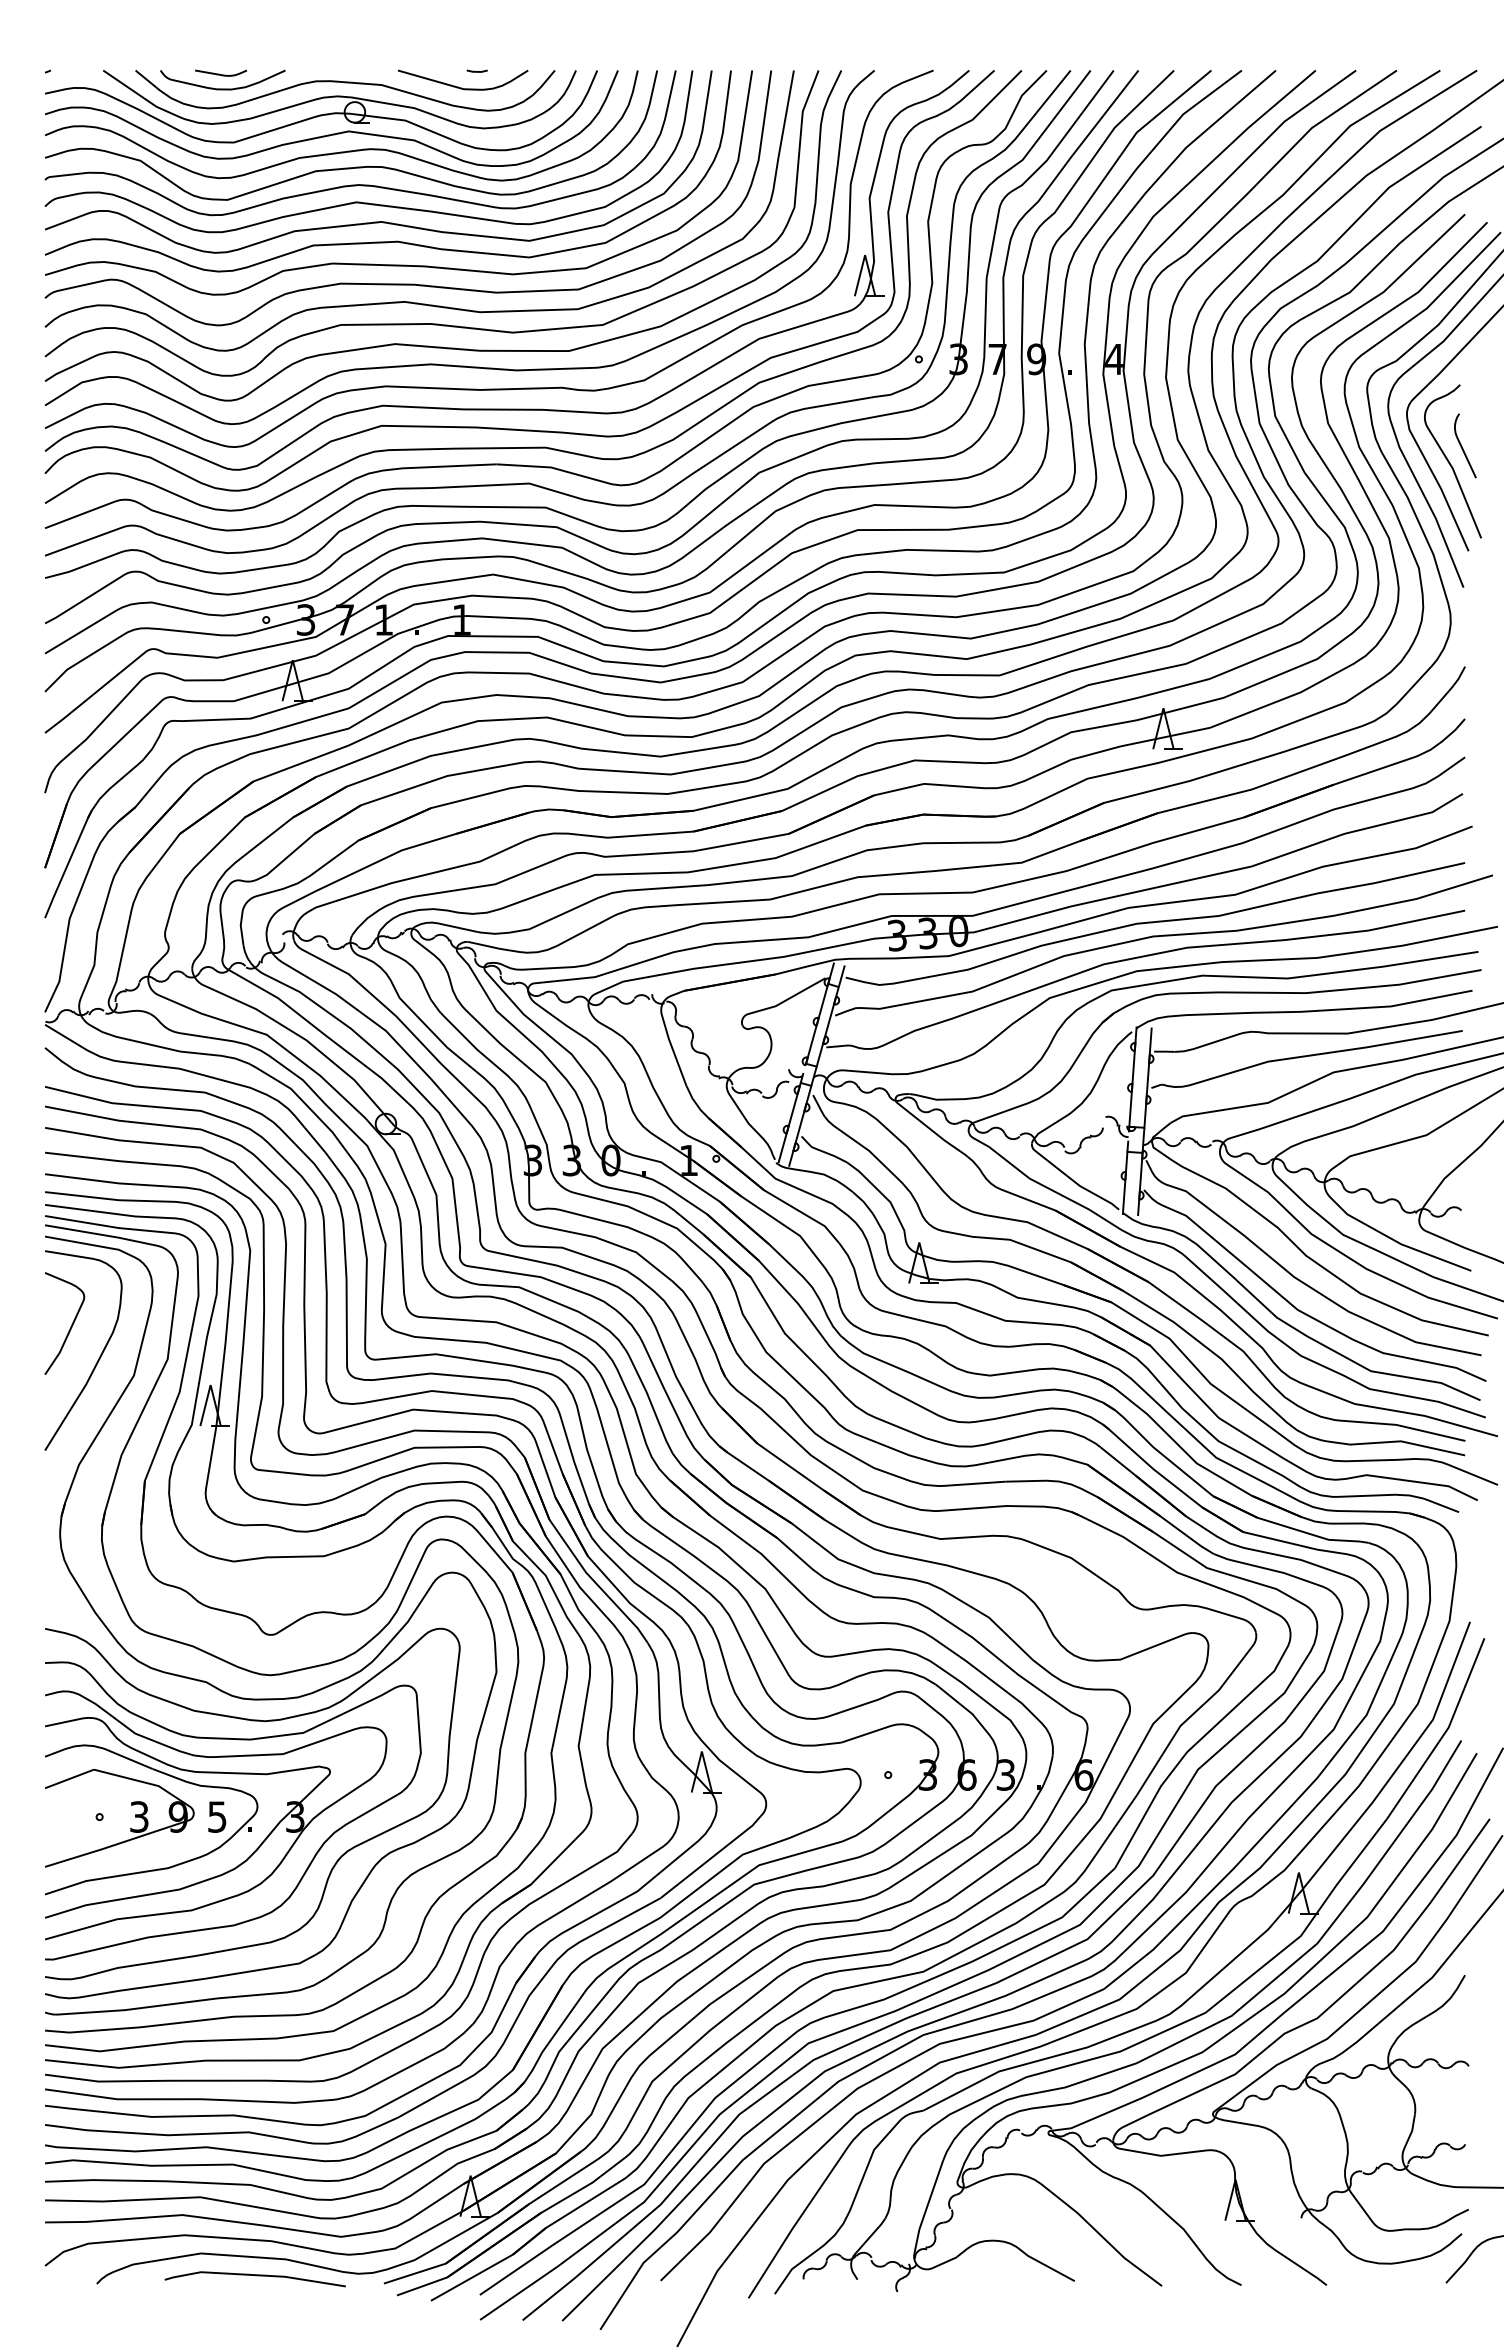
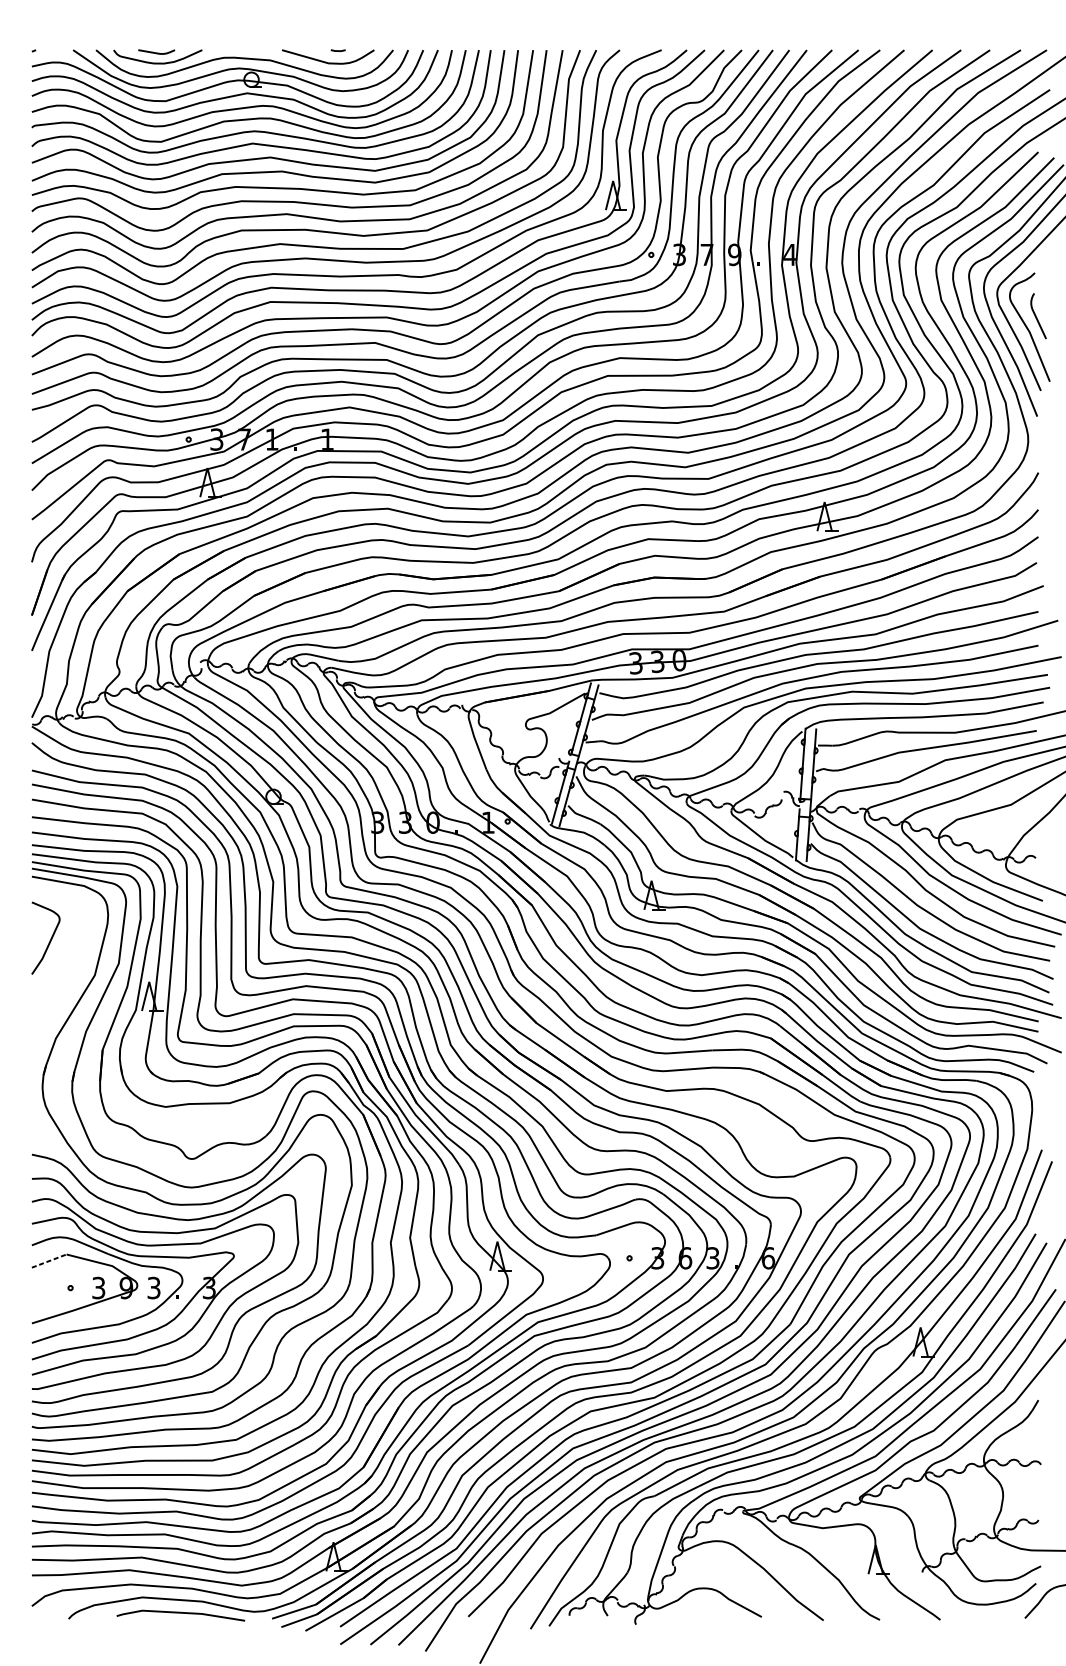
curve: (98, 1358) -> (69, 963), removed
line: (69, 1778) -> (49, 1260), solid -> dashed
text: (217, 1816) -> (154, 1287), 5 -> 3

